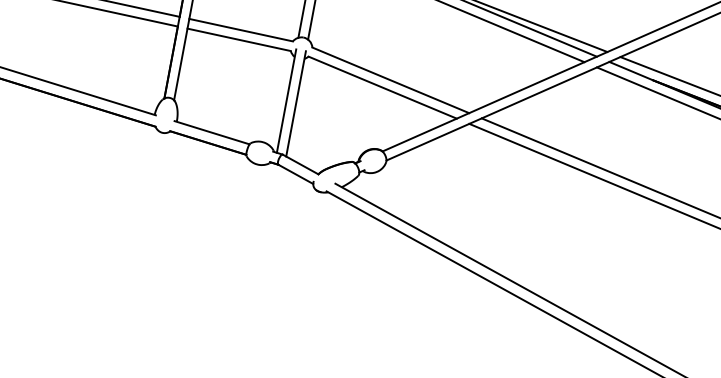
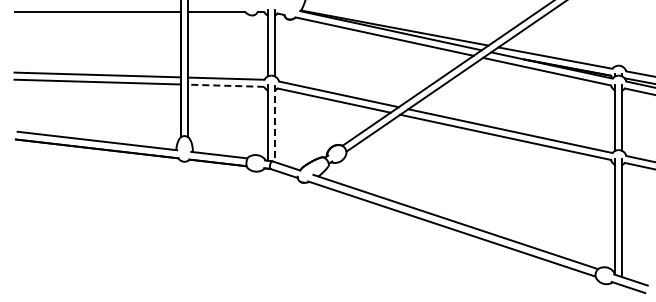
line: (238, 39) -> (225, 85), solid -> dashed
line: (295, 103) -> (274, 123), solid -> dashed

